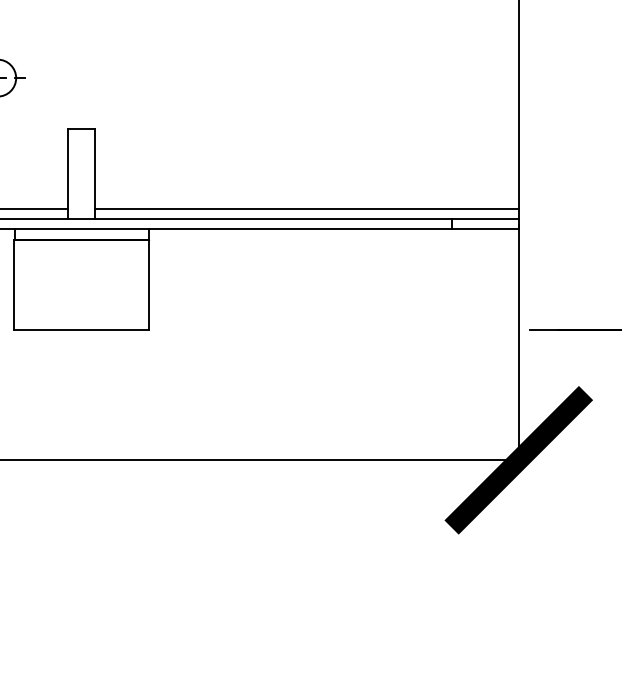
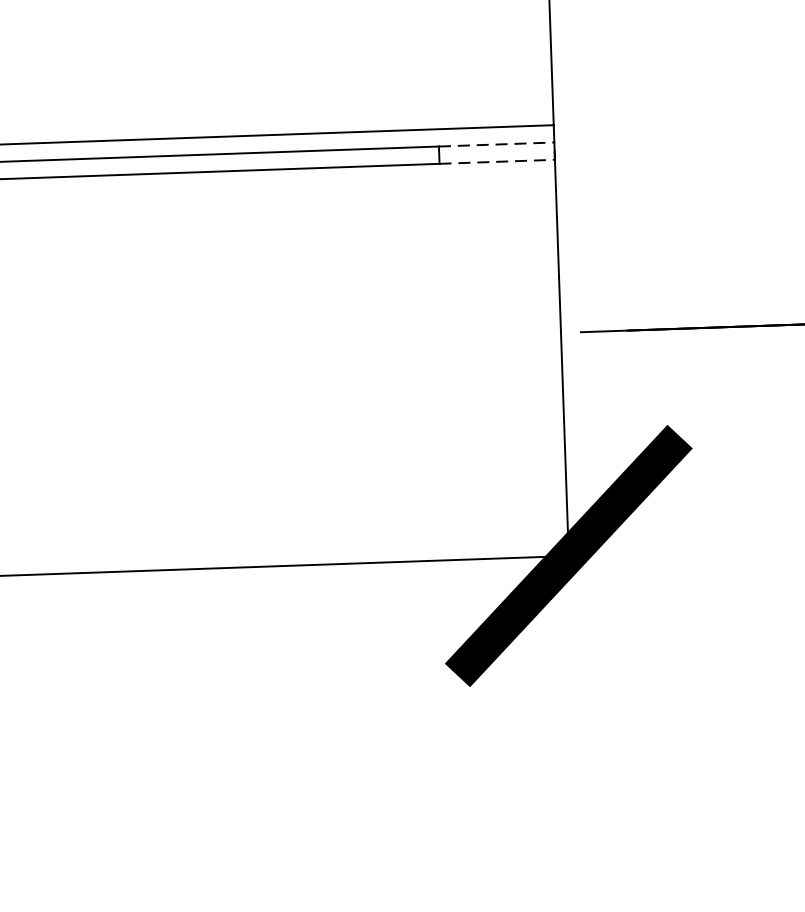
line: (485, 219) -> (497, 144), solid -> dashed
line: (485, 229) -> (497, 161), solid -> dashed

